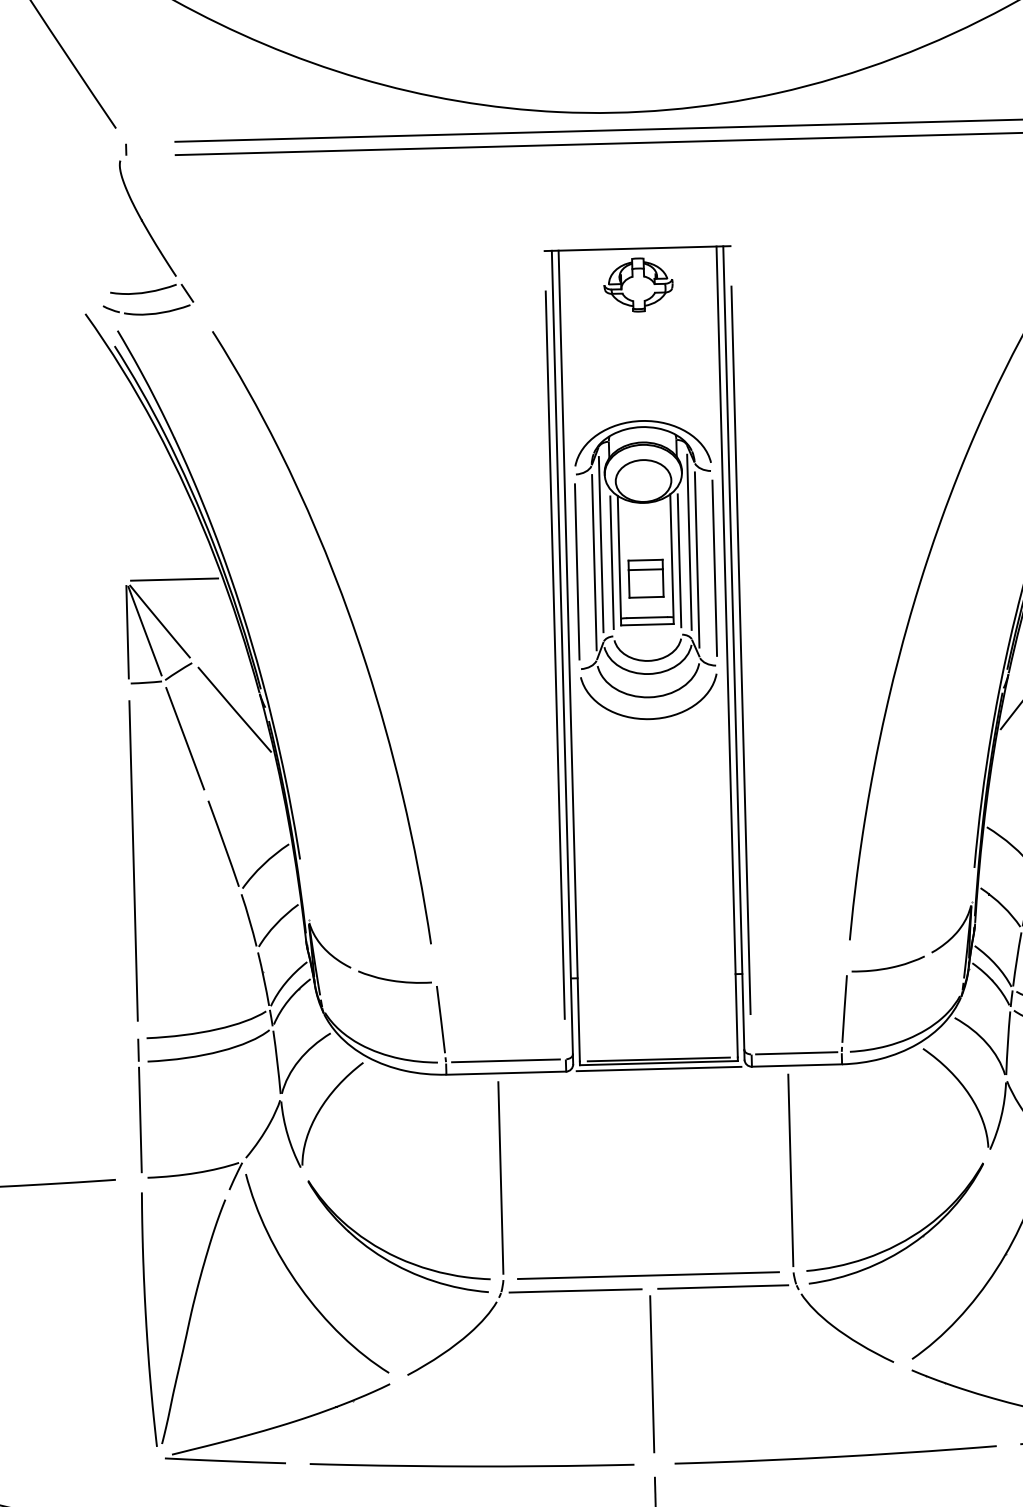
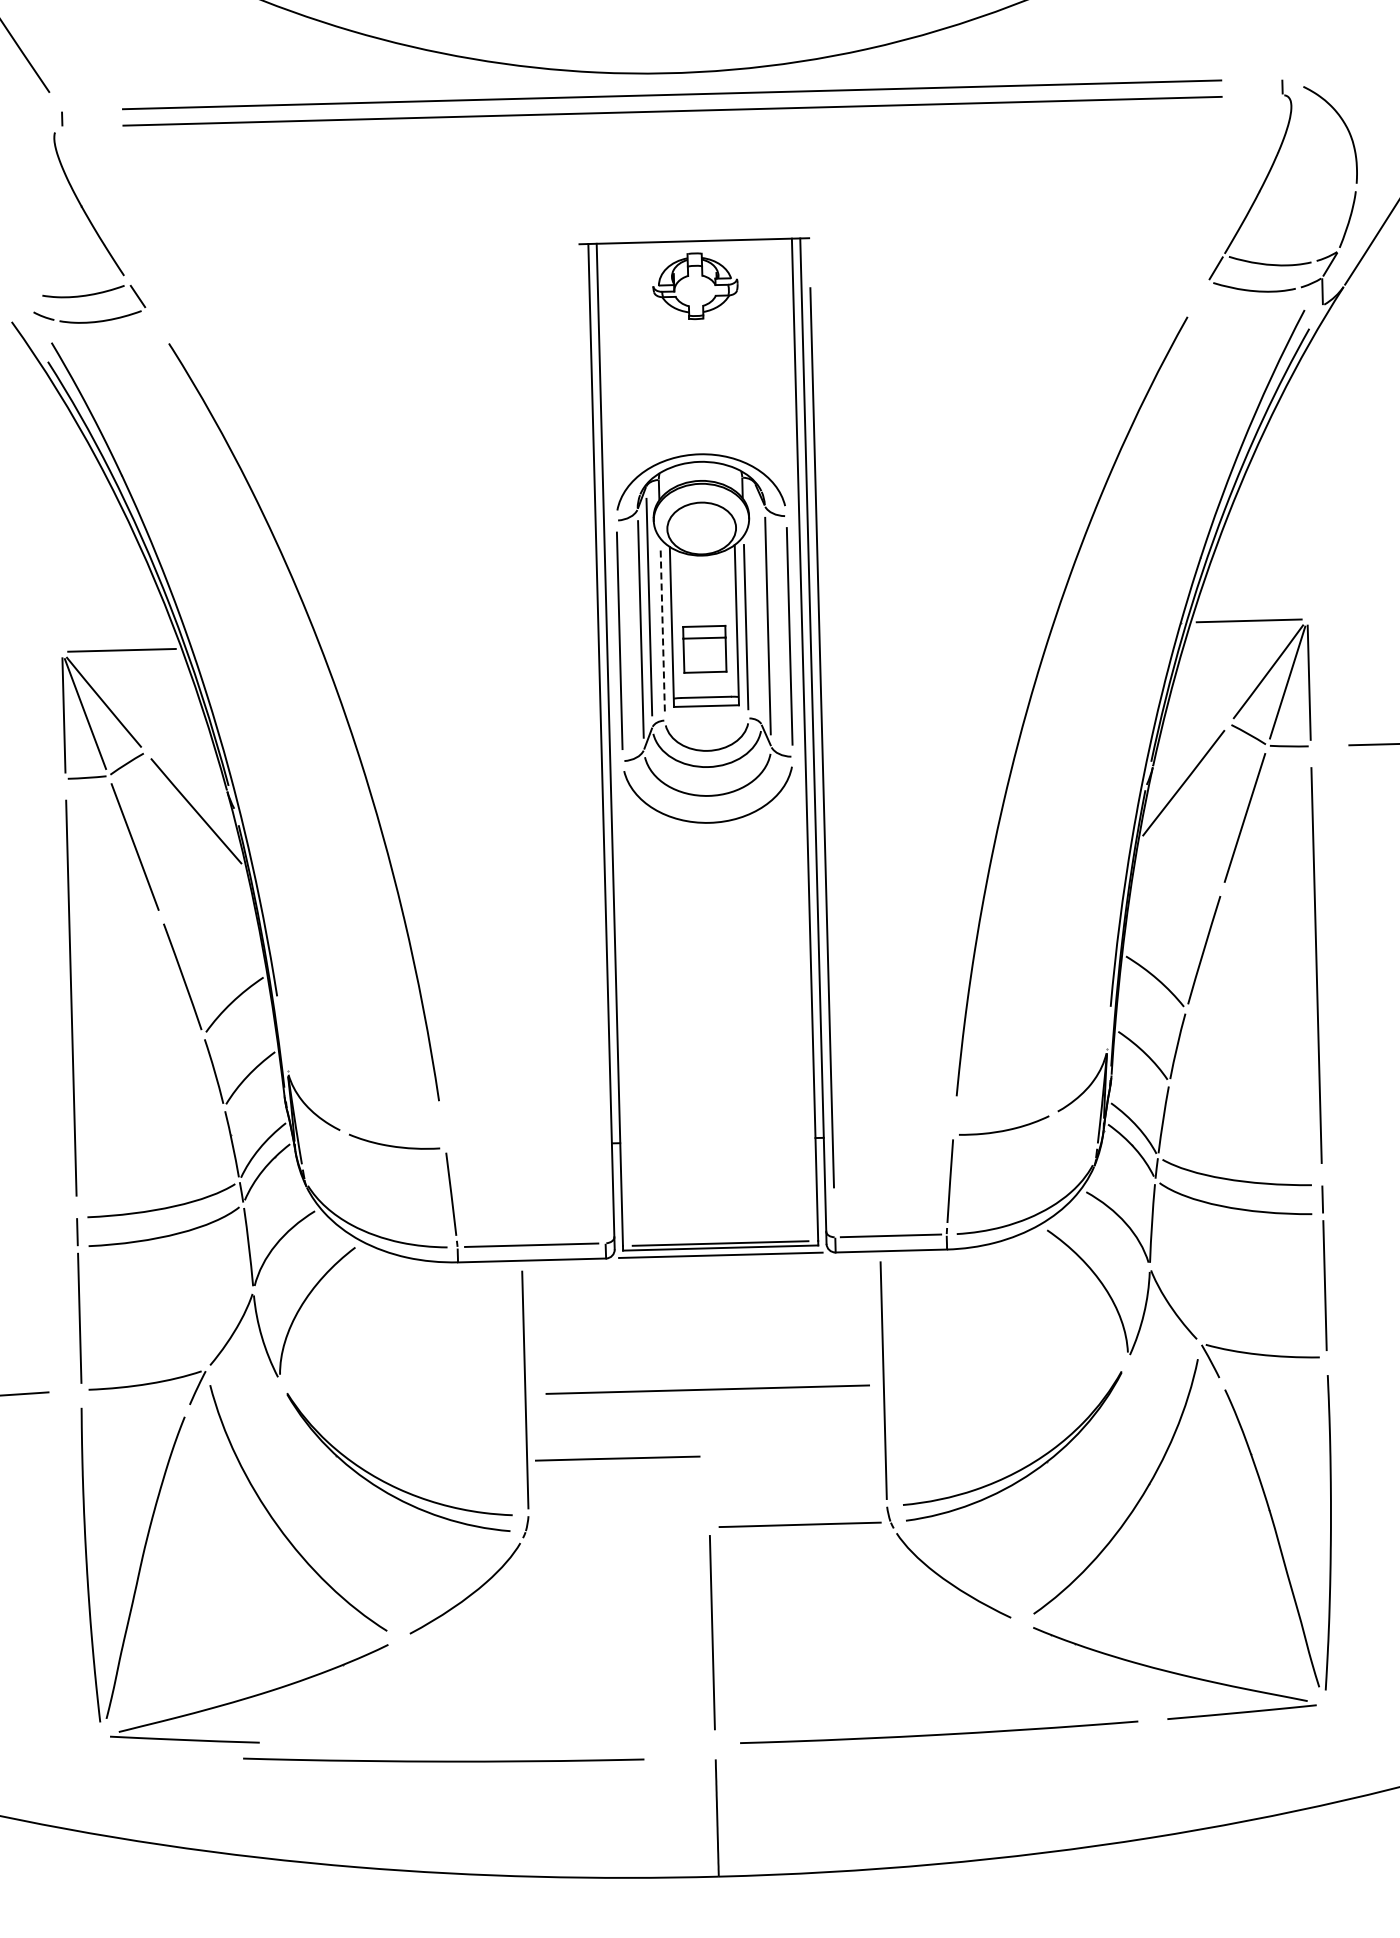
line: (689, 542) -> (758, 604), removed
line: (611, 562) -> (662, 629), solid -> dashed
line: (555, 654) -> (592, 743), removed
line: (648, 1275) -> (707, 1389), moved
line: (575, 1290) -> (617, 1458), moved
curve: (471, 1465) -> (443, 1760), moved

